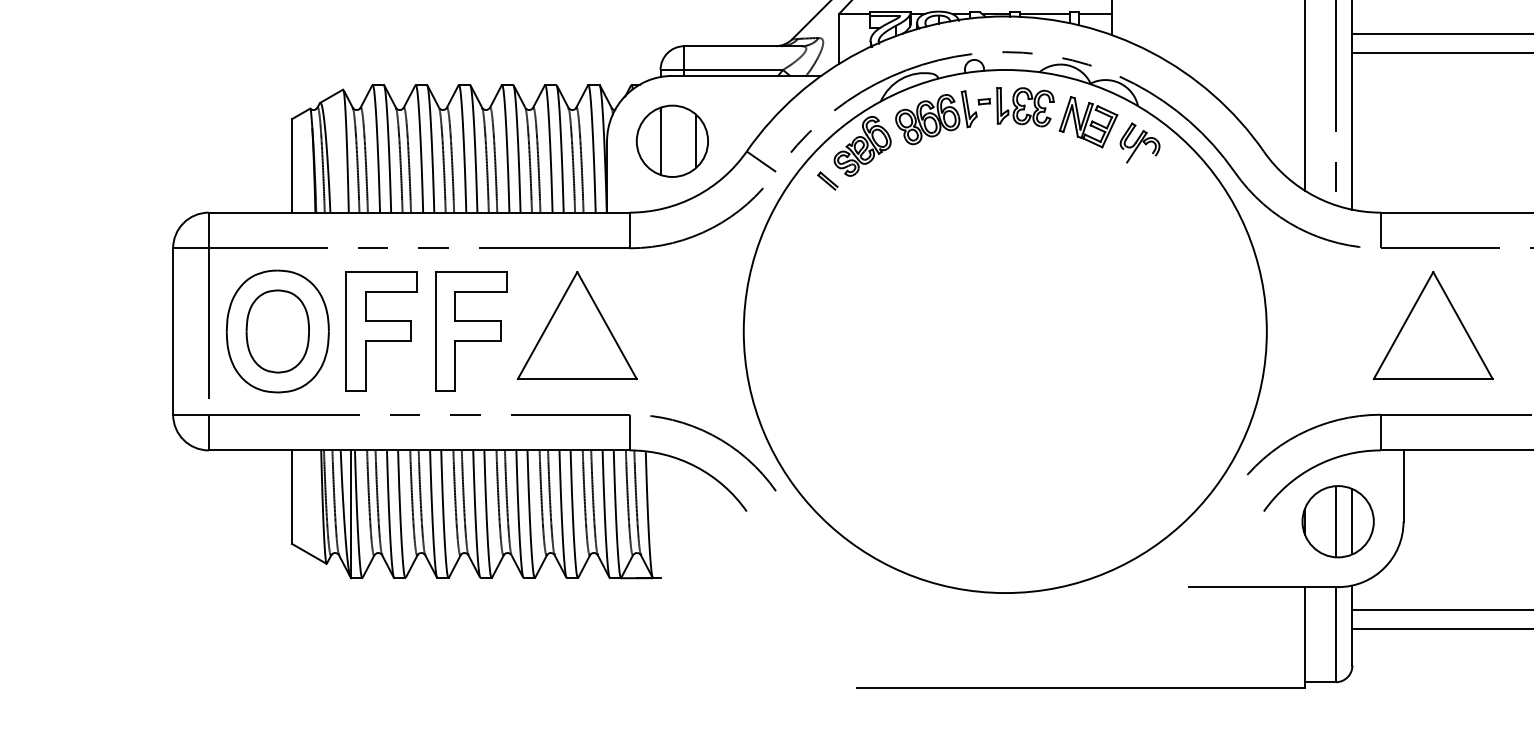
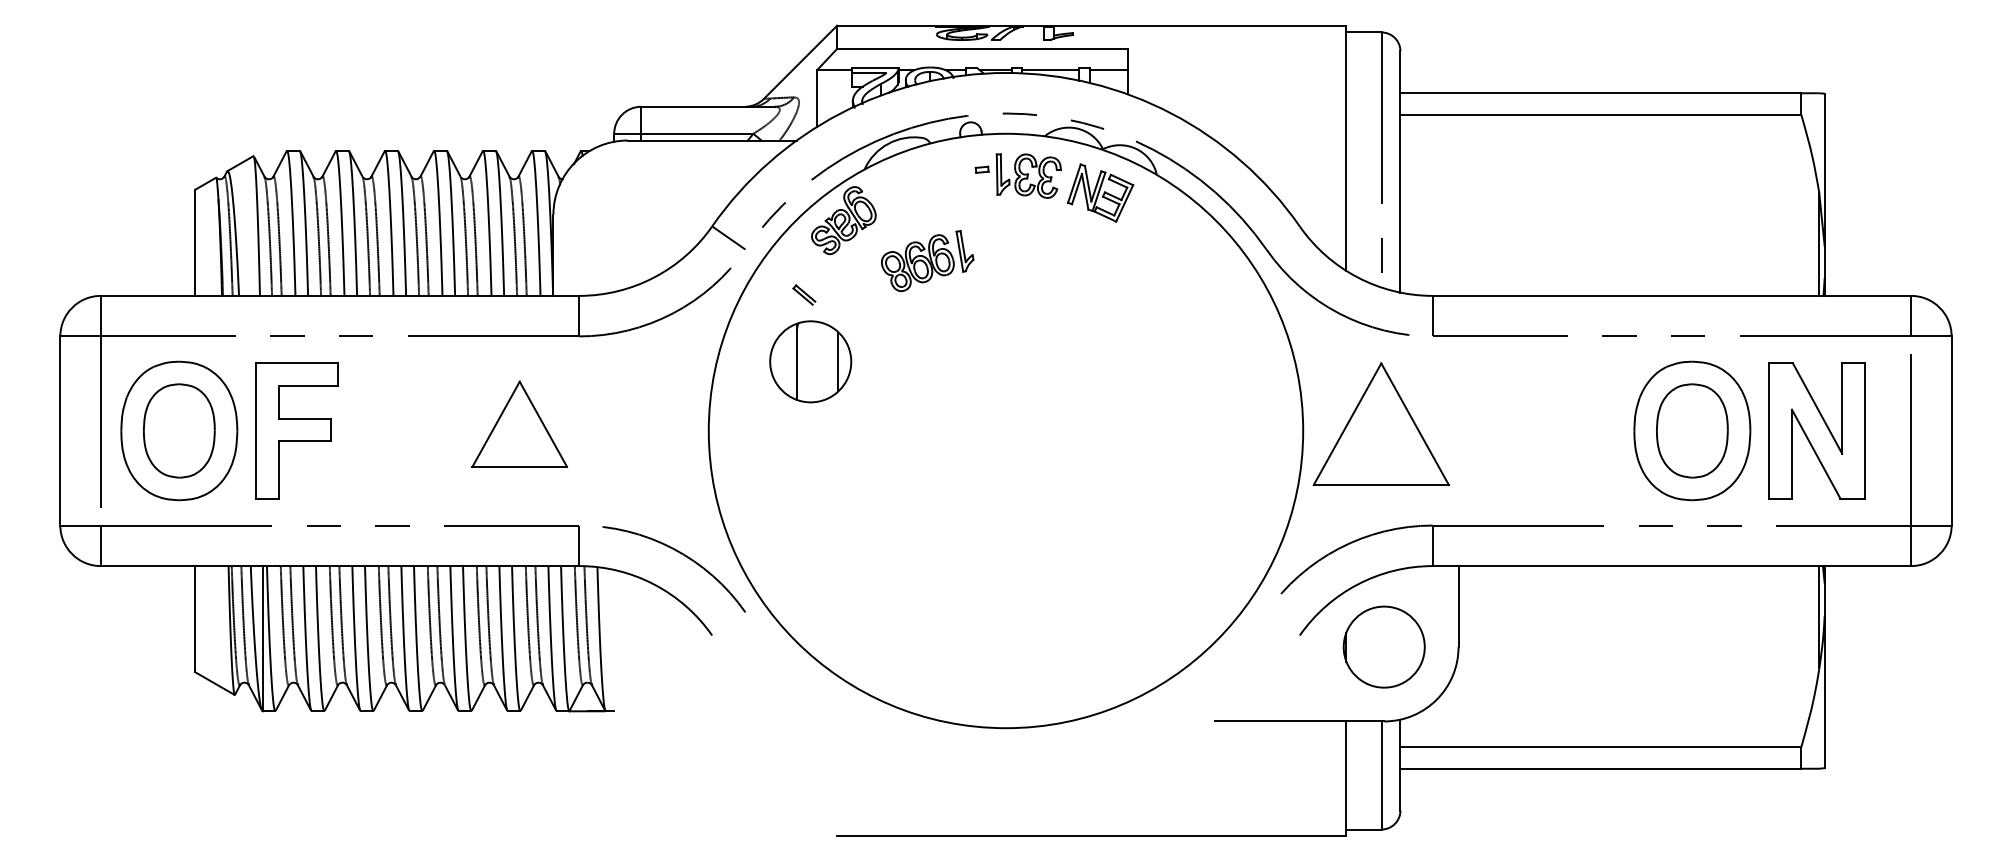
part: (936, 118) -> (927, 261), moved
part: (672, 141) -> (810, 361), moved
part: (1140, 142) -> (1159, 216), removed
part: (828, 180) -> (804, 294), moved
part: (577, 325) -> (519, 424), size x0.7
part: (1432, 325) -> (1380, 424), moved
part: (471, 331) -> (399, 430), removed
line: (1335, 521) -> (1381, 646), removed
line: (1352, 521) -> (1400, 646), removed

